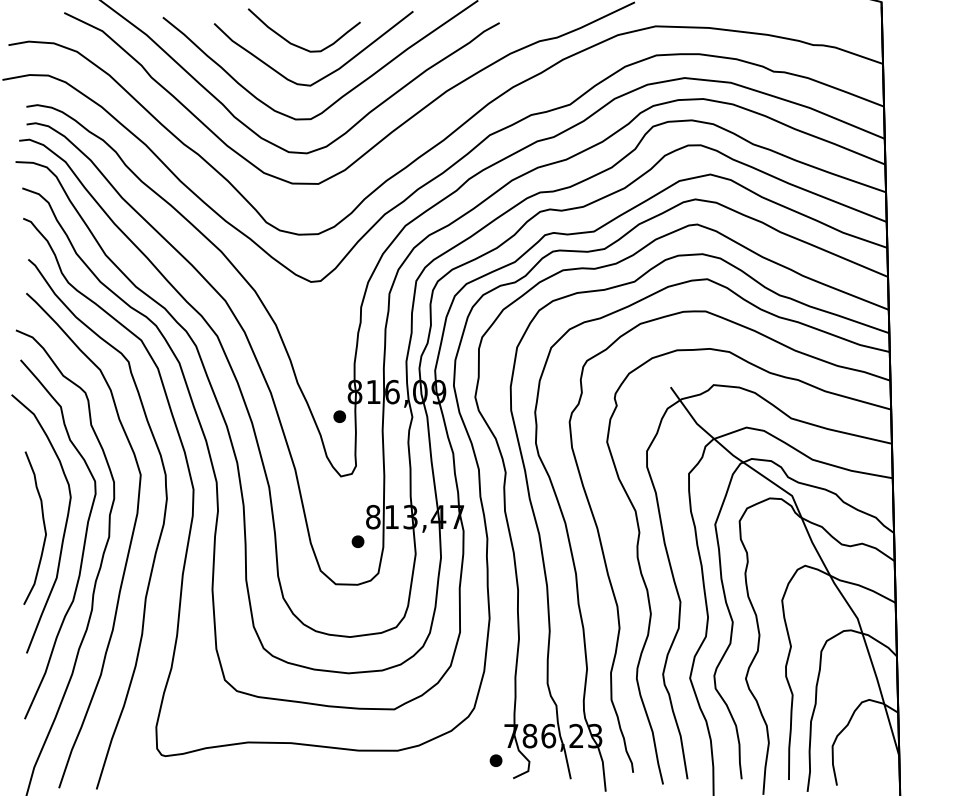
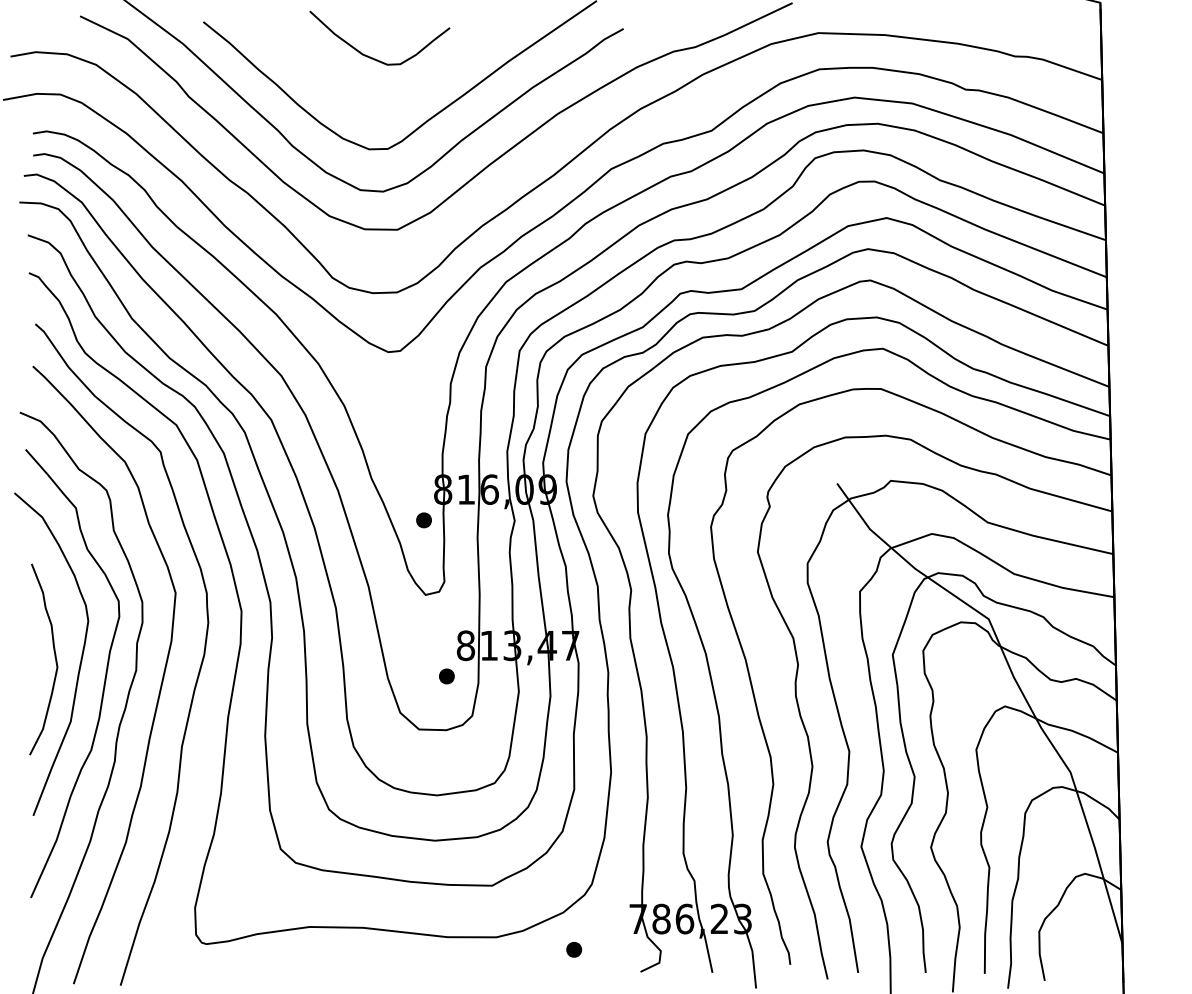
part: (327, 74) -> (408, 93), removed
part: (496, 760) -> (574, 949), moved

